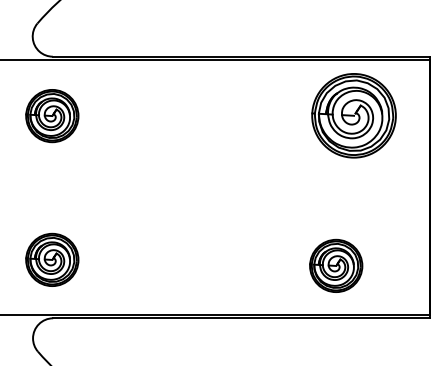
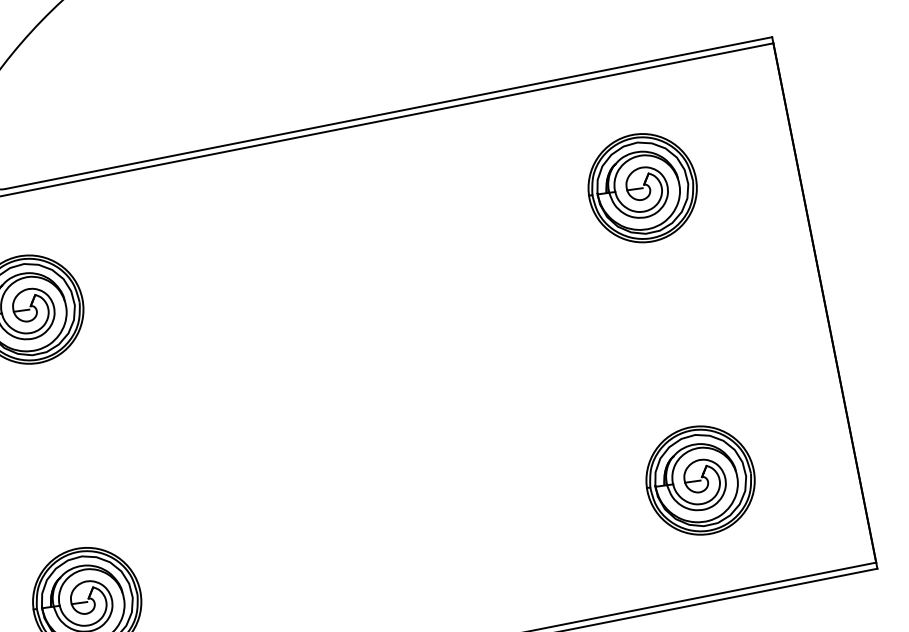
part: (354, 116) -> (643, 188), size x0.62
part: (336, 265) -> (700, 479), moved

